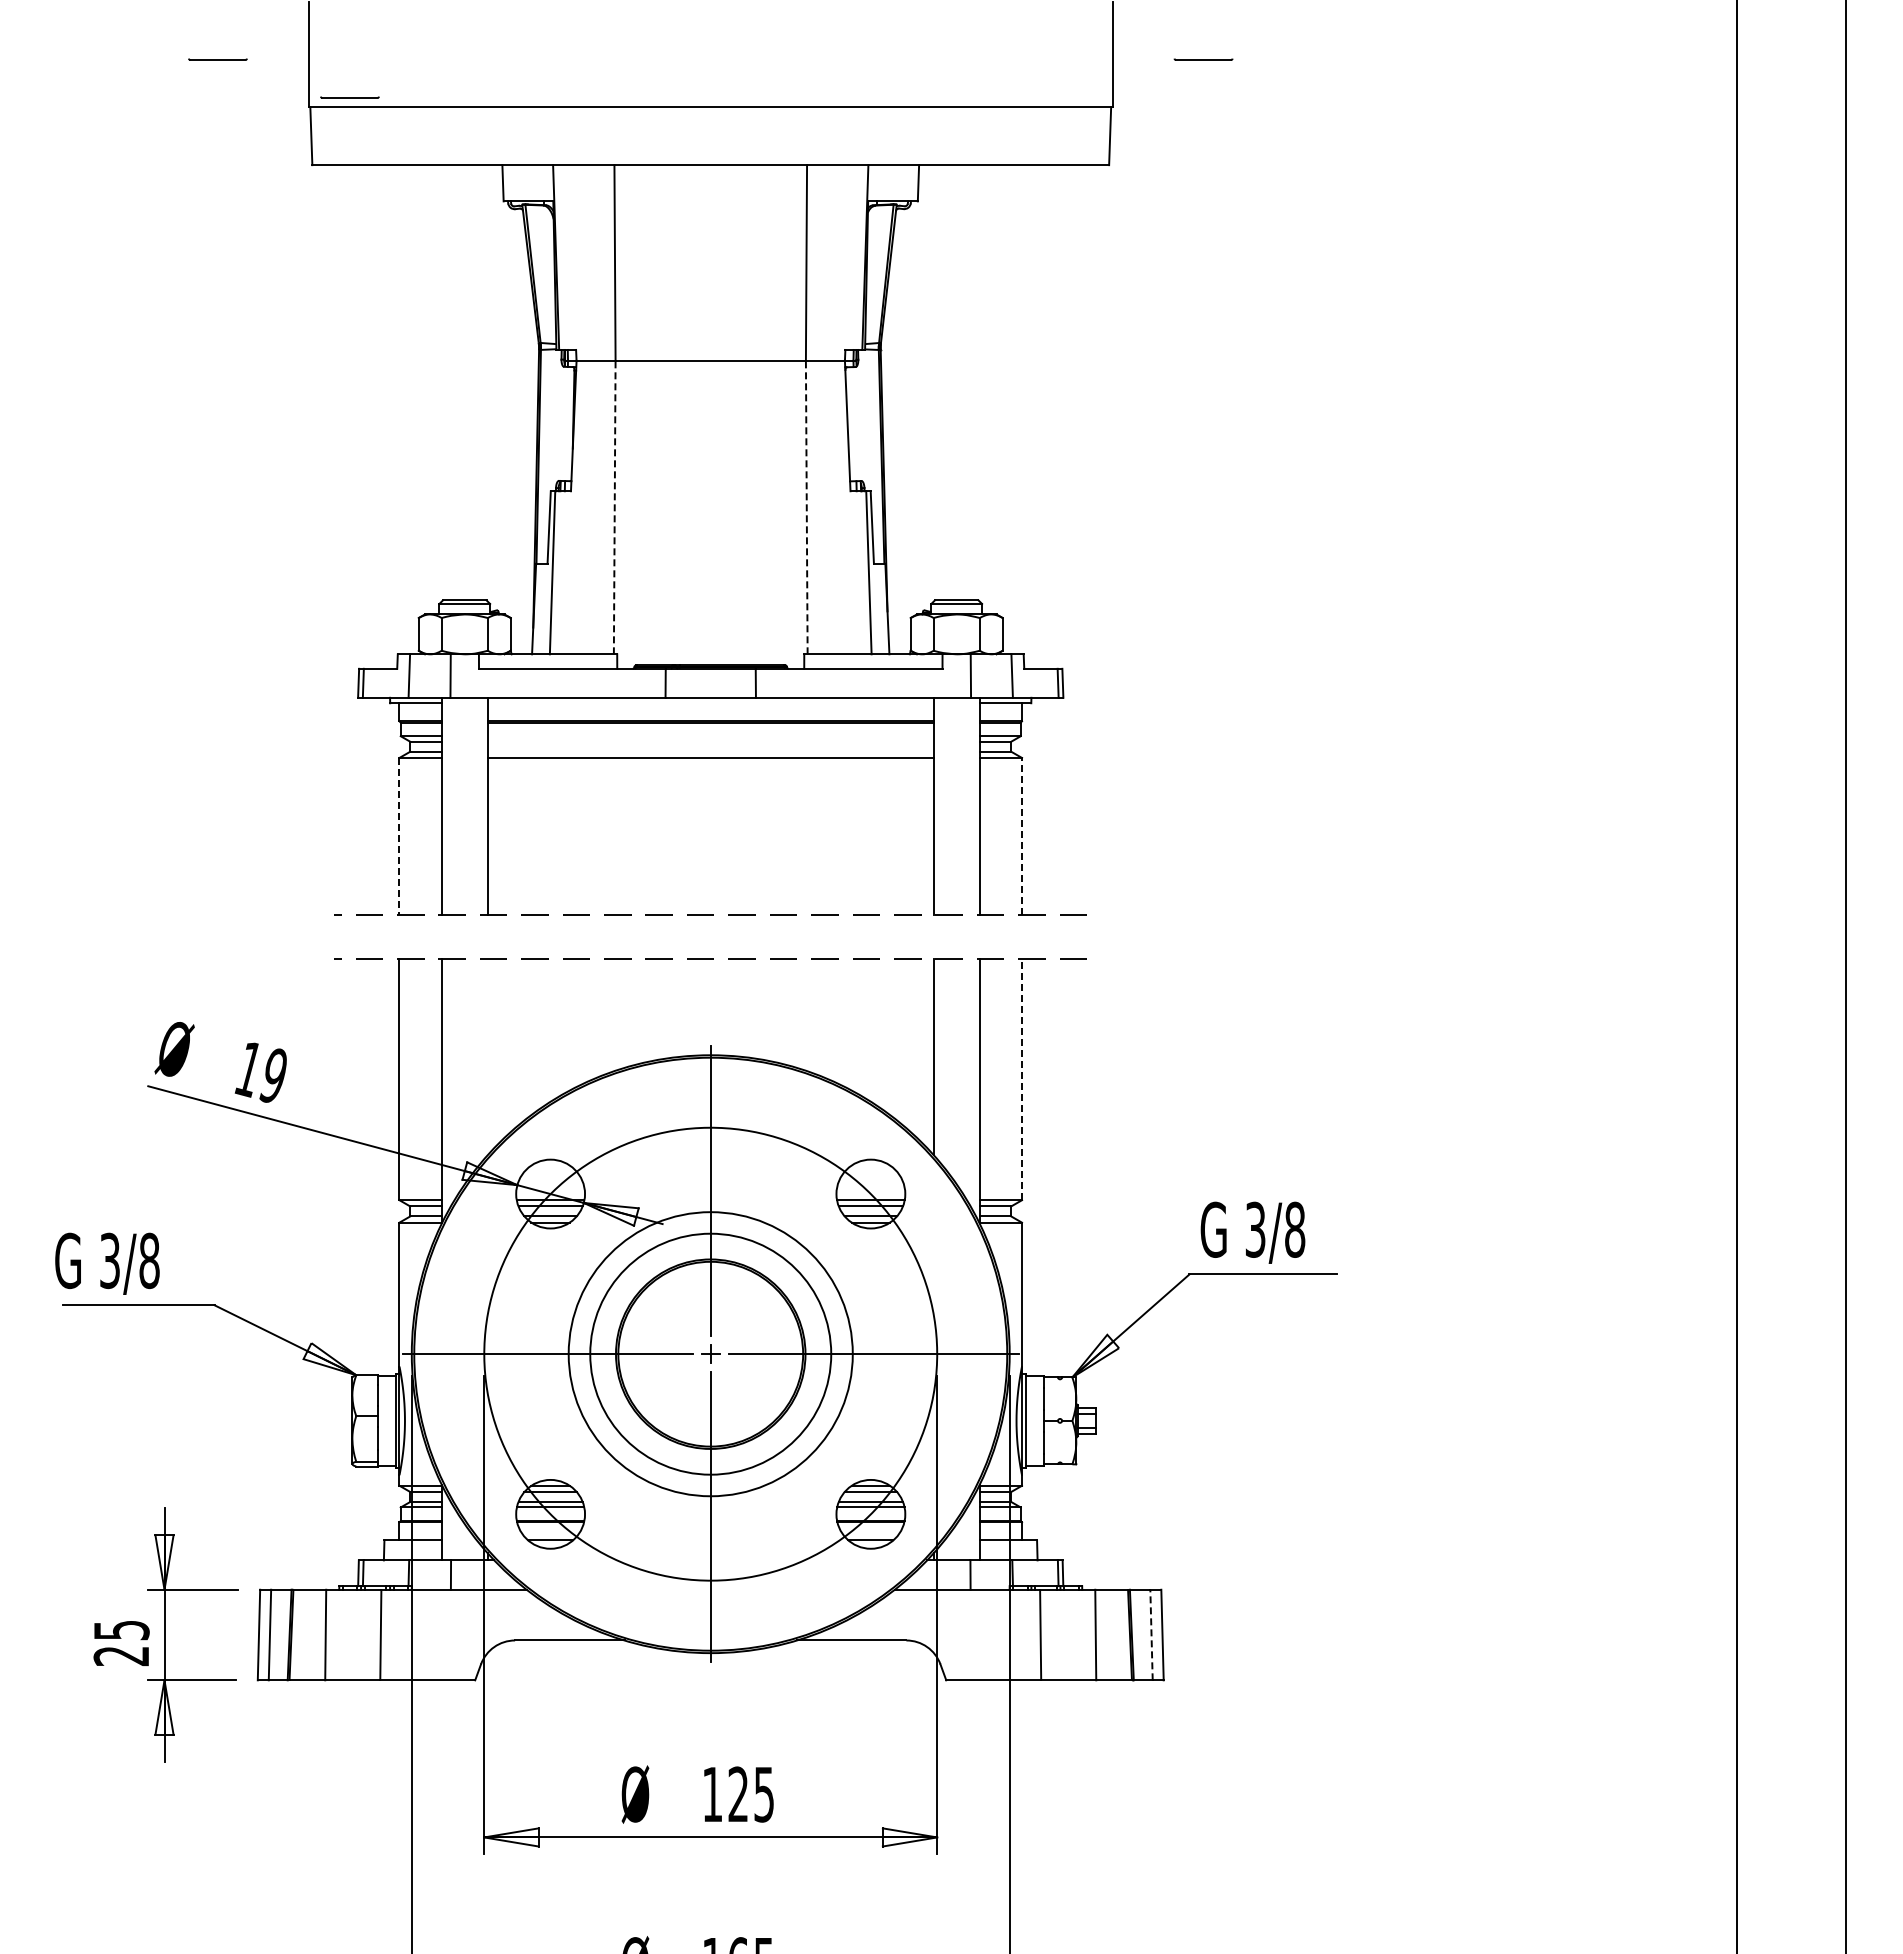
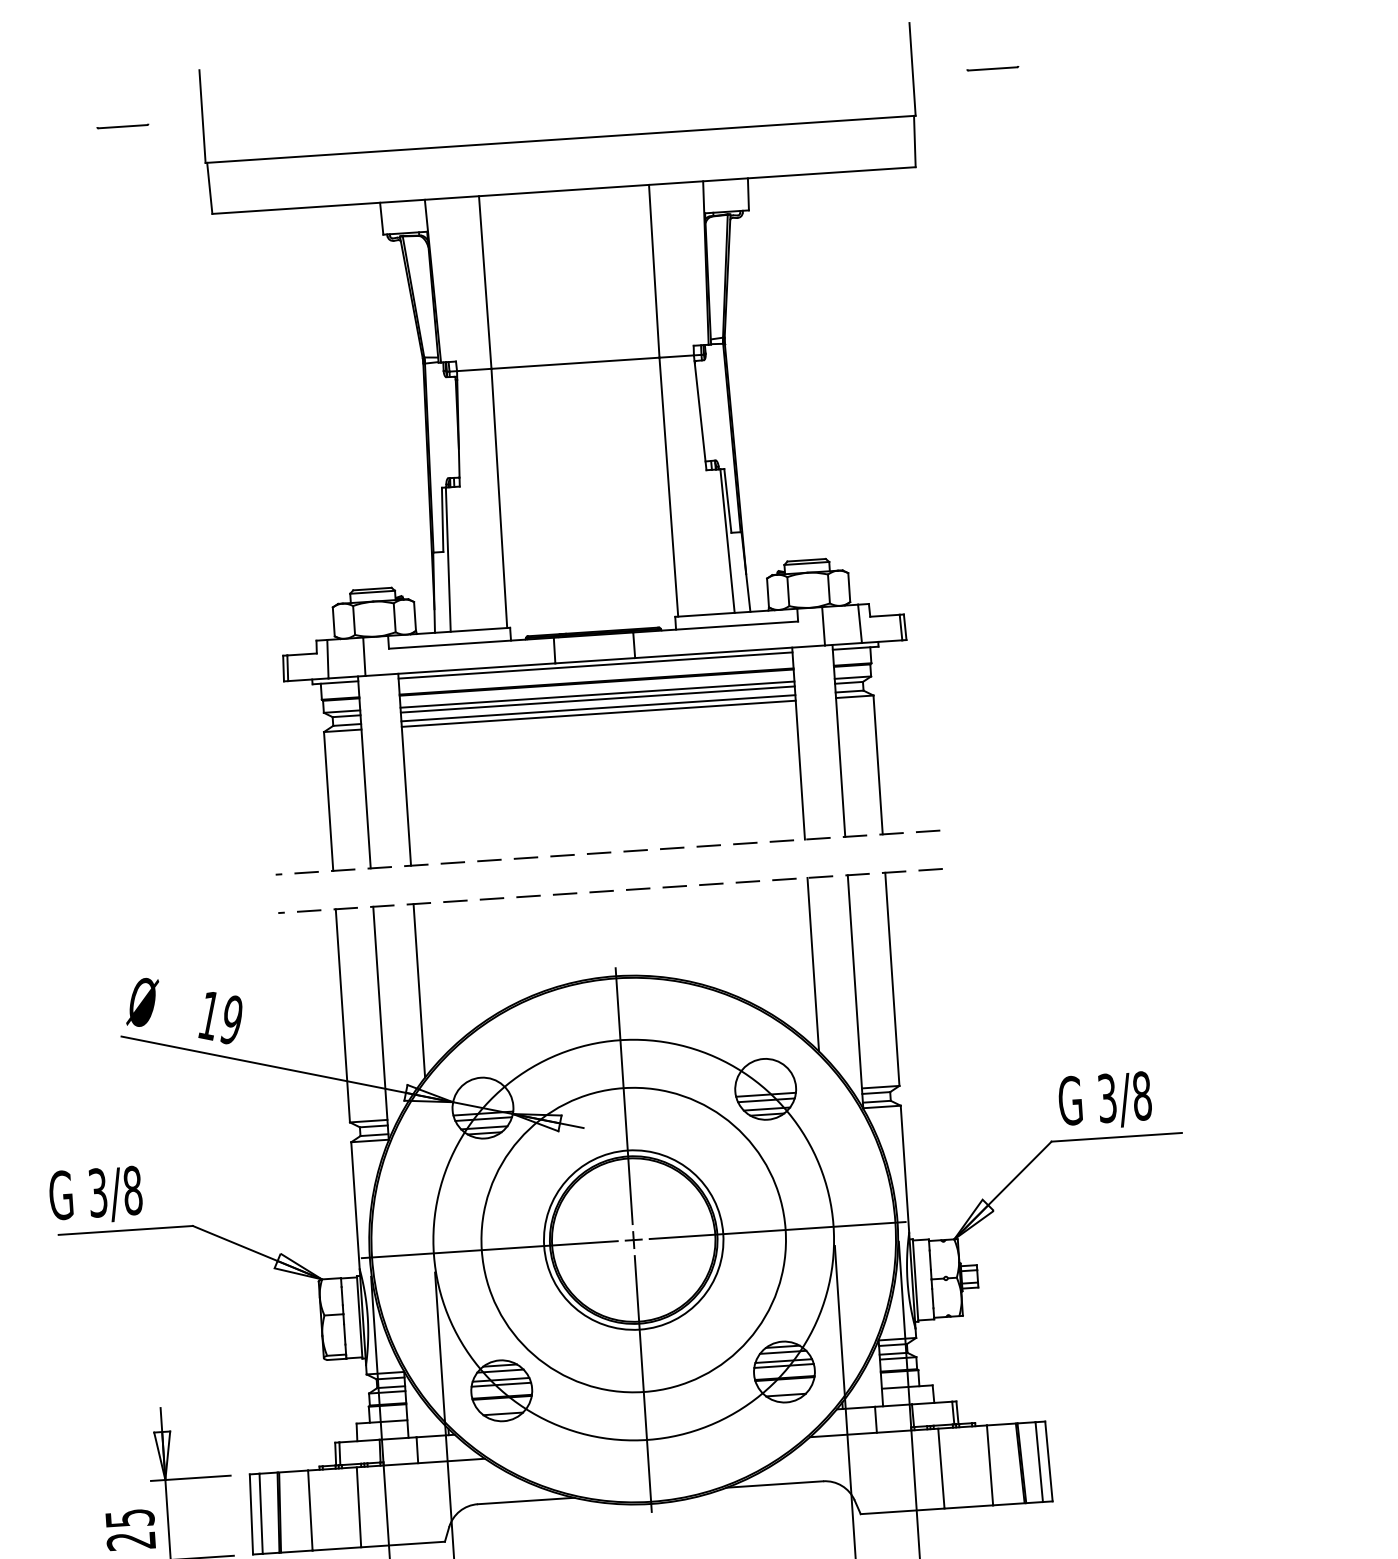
line: (349, 97) -> (241, 152), removed
line: (614, 507) -> (499, 498), dashed -> solid
line: (806, 507) -> (668, 487), dashed -> solid
line: (710, 703) -> (595, 665), added
line: (710, 736) -> (597, 694), added
line: (710, 741) -> (597, 699), added
line: (710, 751) -> (598, 708), added
line: (399, 836) -> (328, 801), dashed -> solid
line: (1022, 836) -> (878, 764), dashed -> solid
line: (487, 1056) -> (419, 990), added
line: (1022, 1079) -> (892, 979), dashed -> solid
circle: (710, 1353) -> (633, 1239), size x0.71
circle: (710, 1354) -> (633, 1240), size x1.43
line: (1151, 1634) -> (1039, 1461), dashed -> solid

